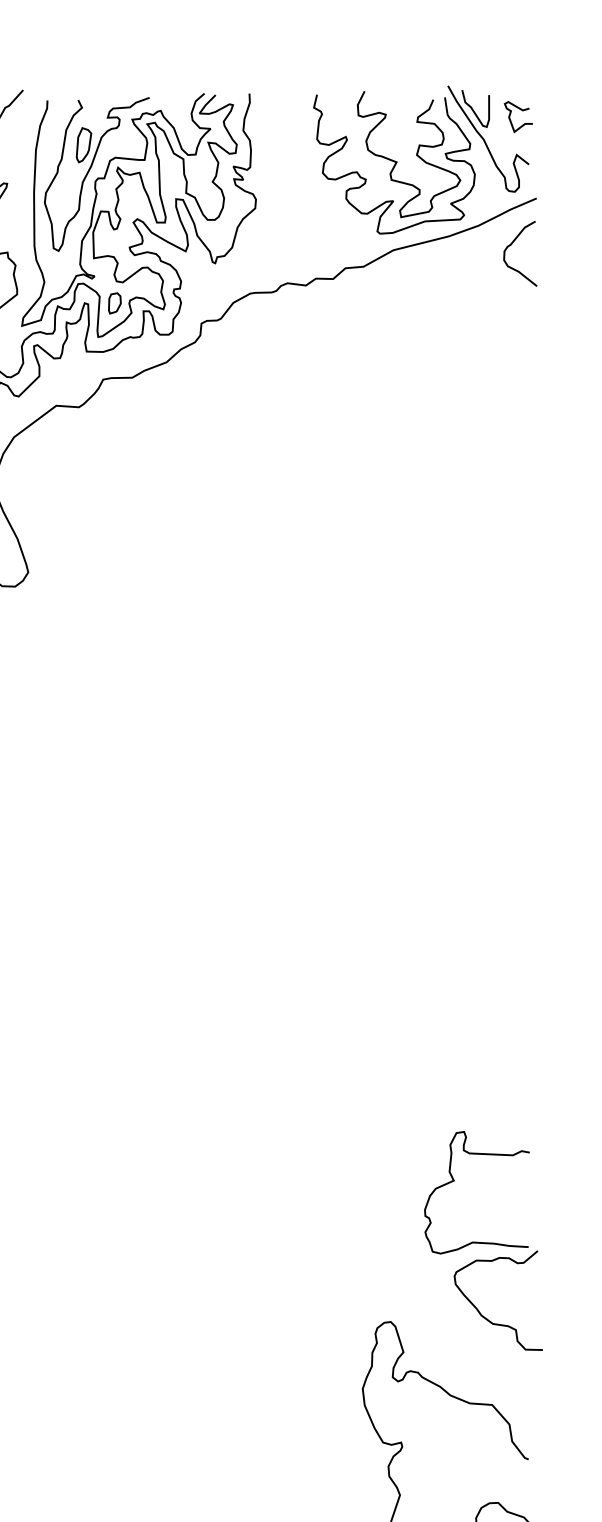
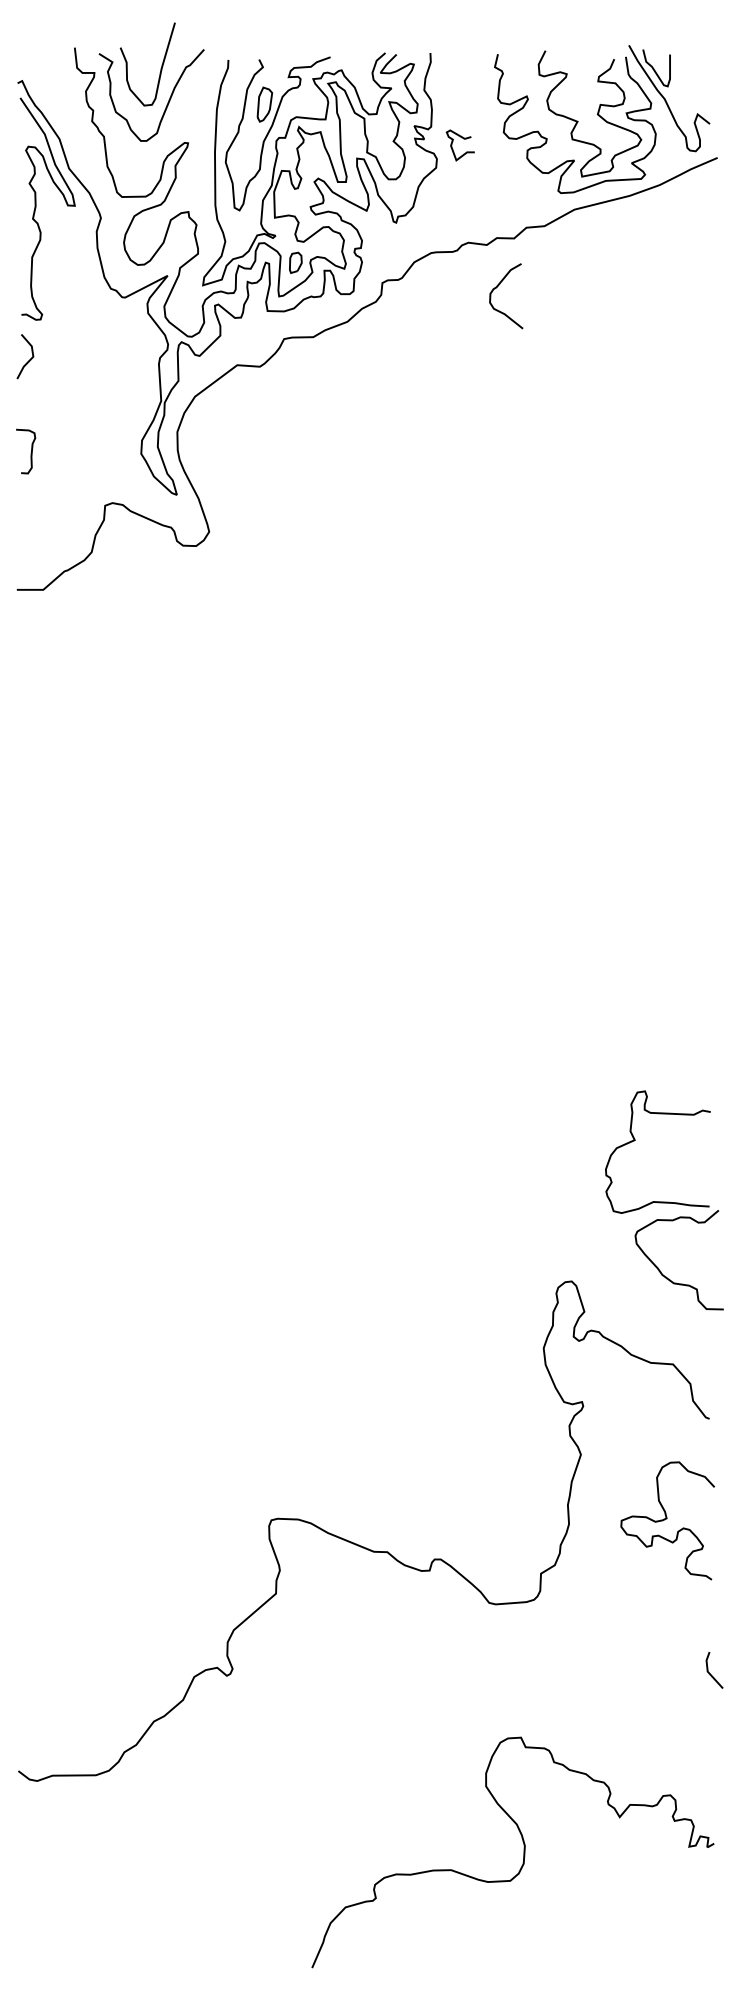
curve: (510, 117) -> (452, 145), moved
curve: (511, 245) -> (497, 287), moved

